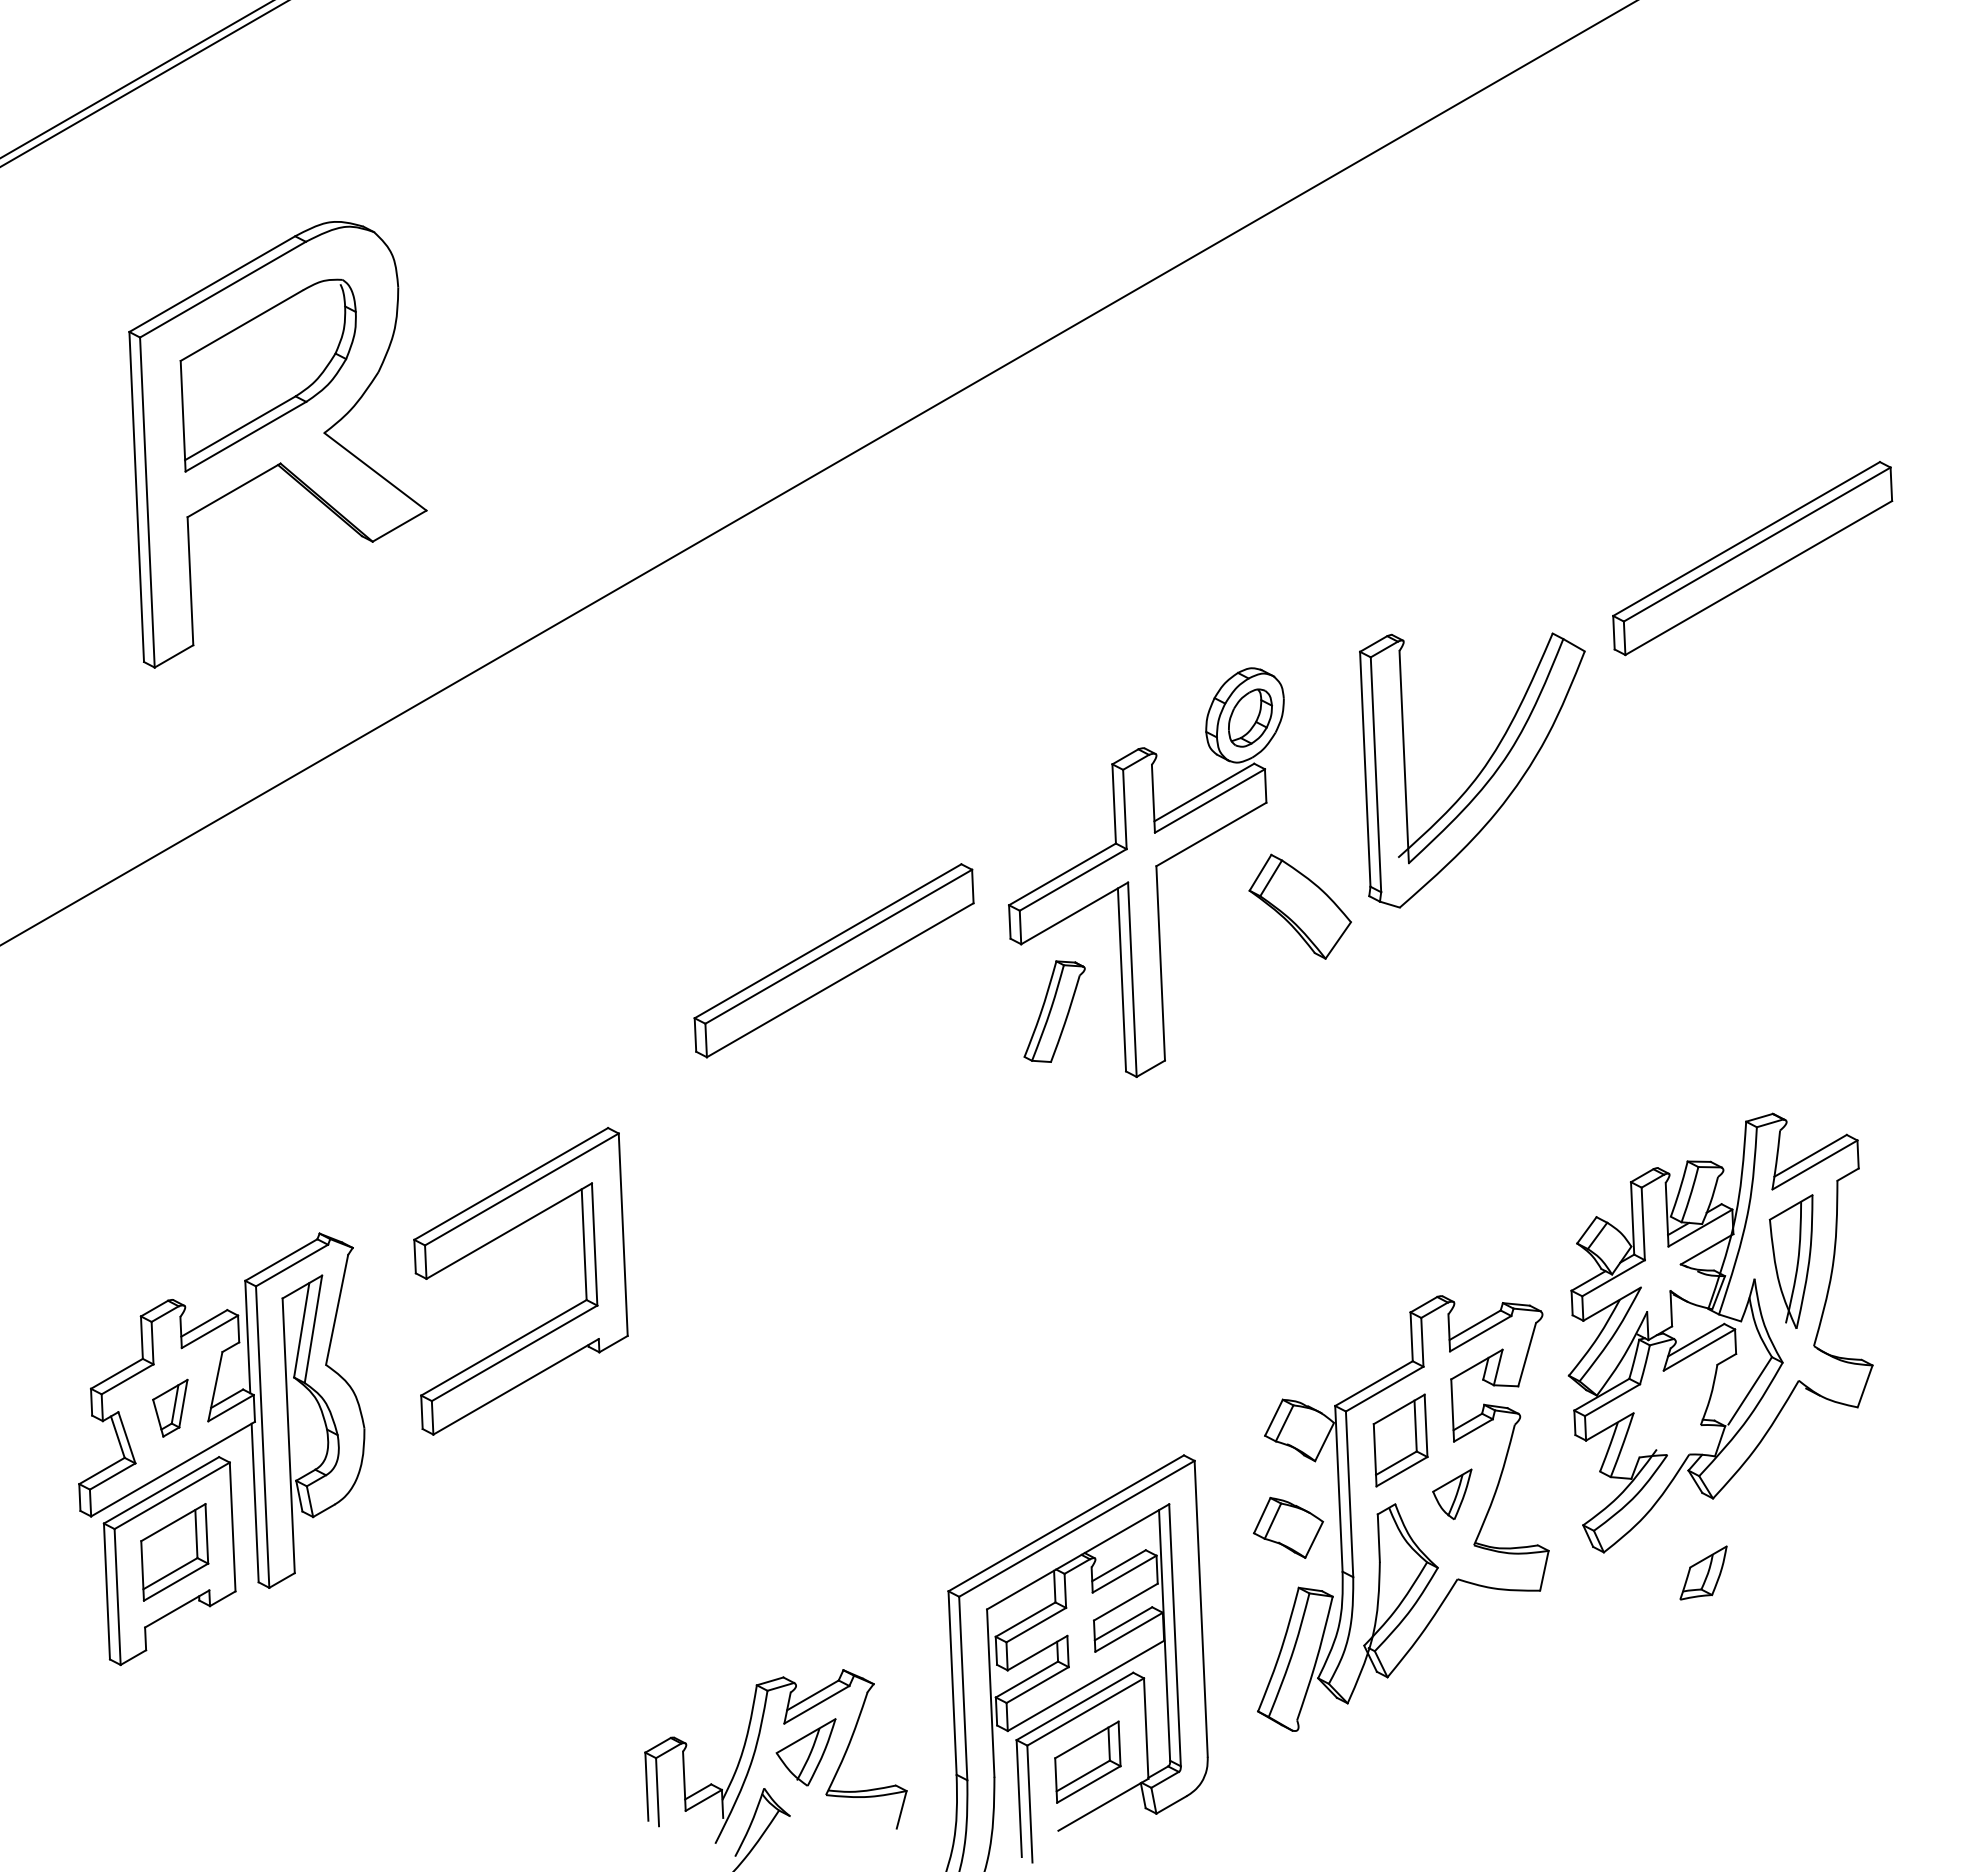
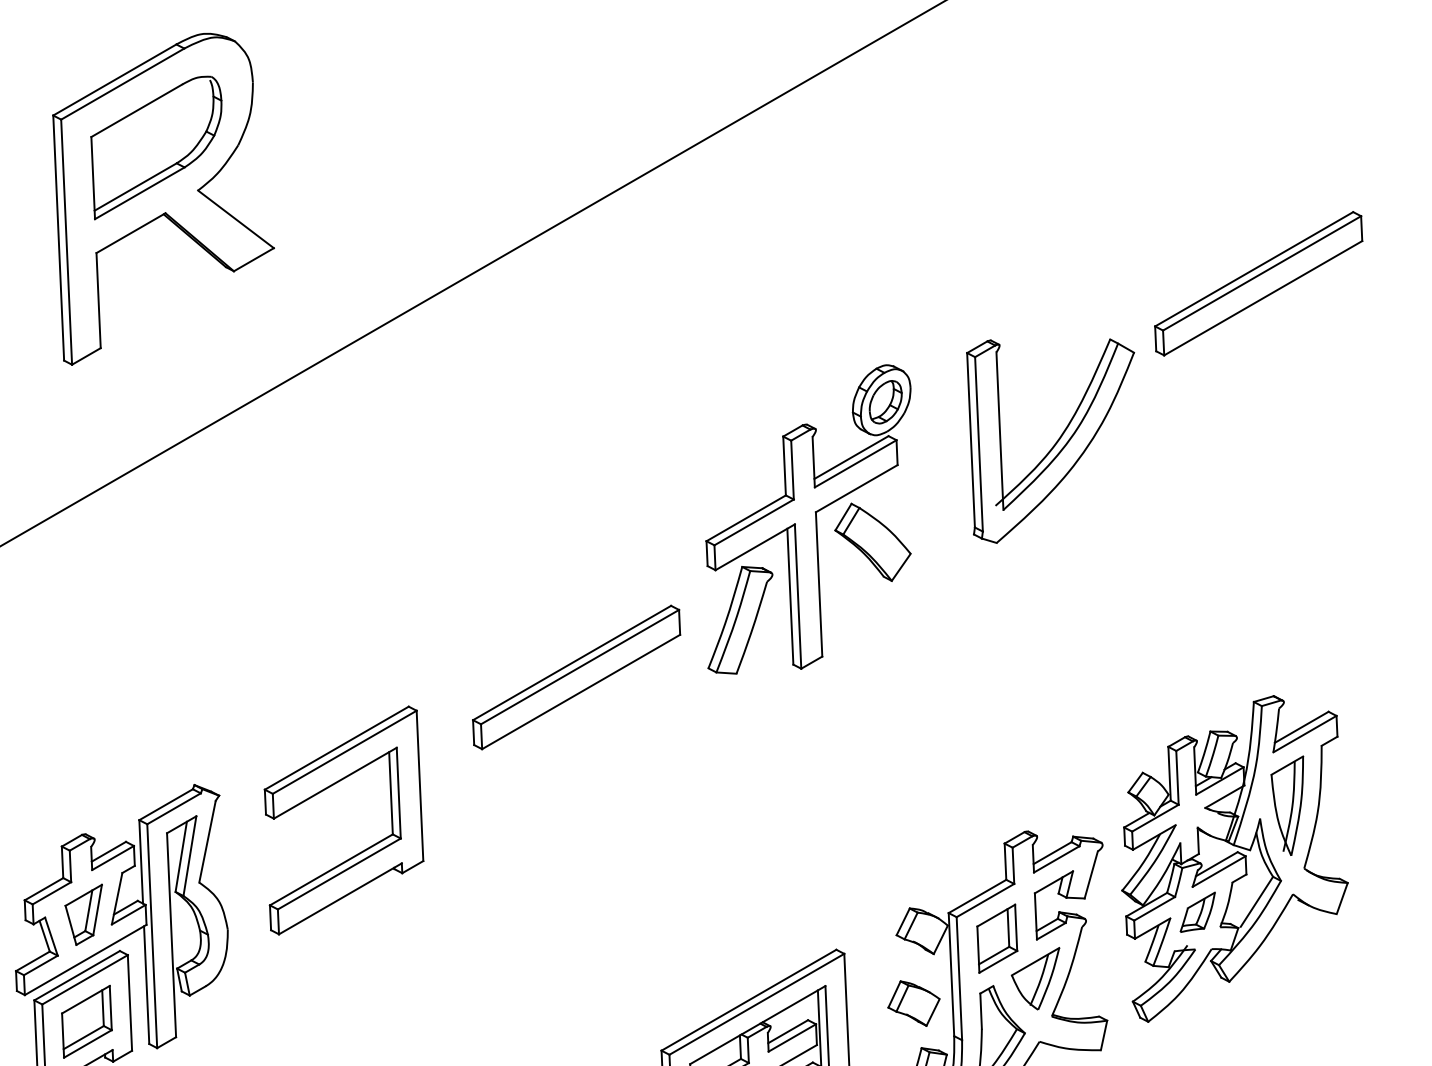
part: (1299, 906) -> (872, 542), moved
part: (833, 960) -> (576, 677), moved
part: (1054, 1011) -> (740, 620), size x1.43
part: (169, 1407) -> (83, 914), size x1.43
part: (1452, 1494) -> (1035, 978), size x1.67
part: (1703, 1572) -> (1197, 911), moved

